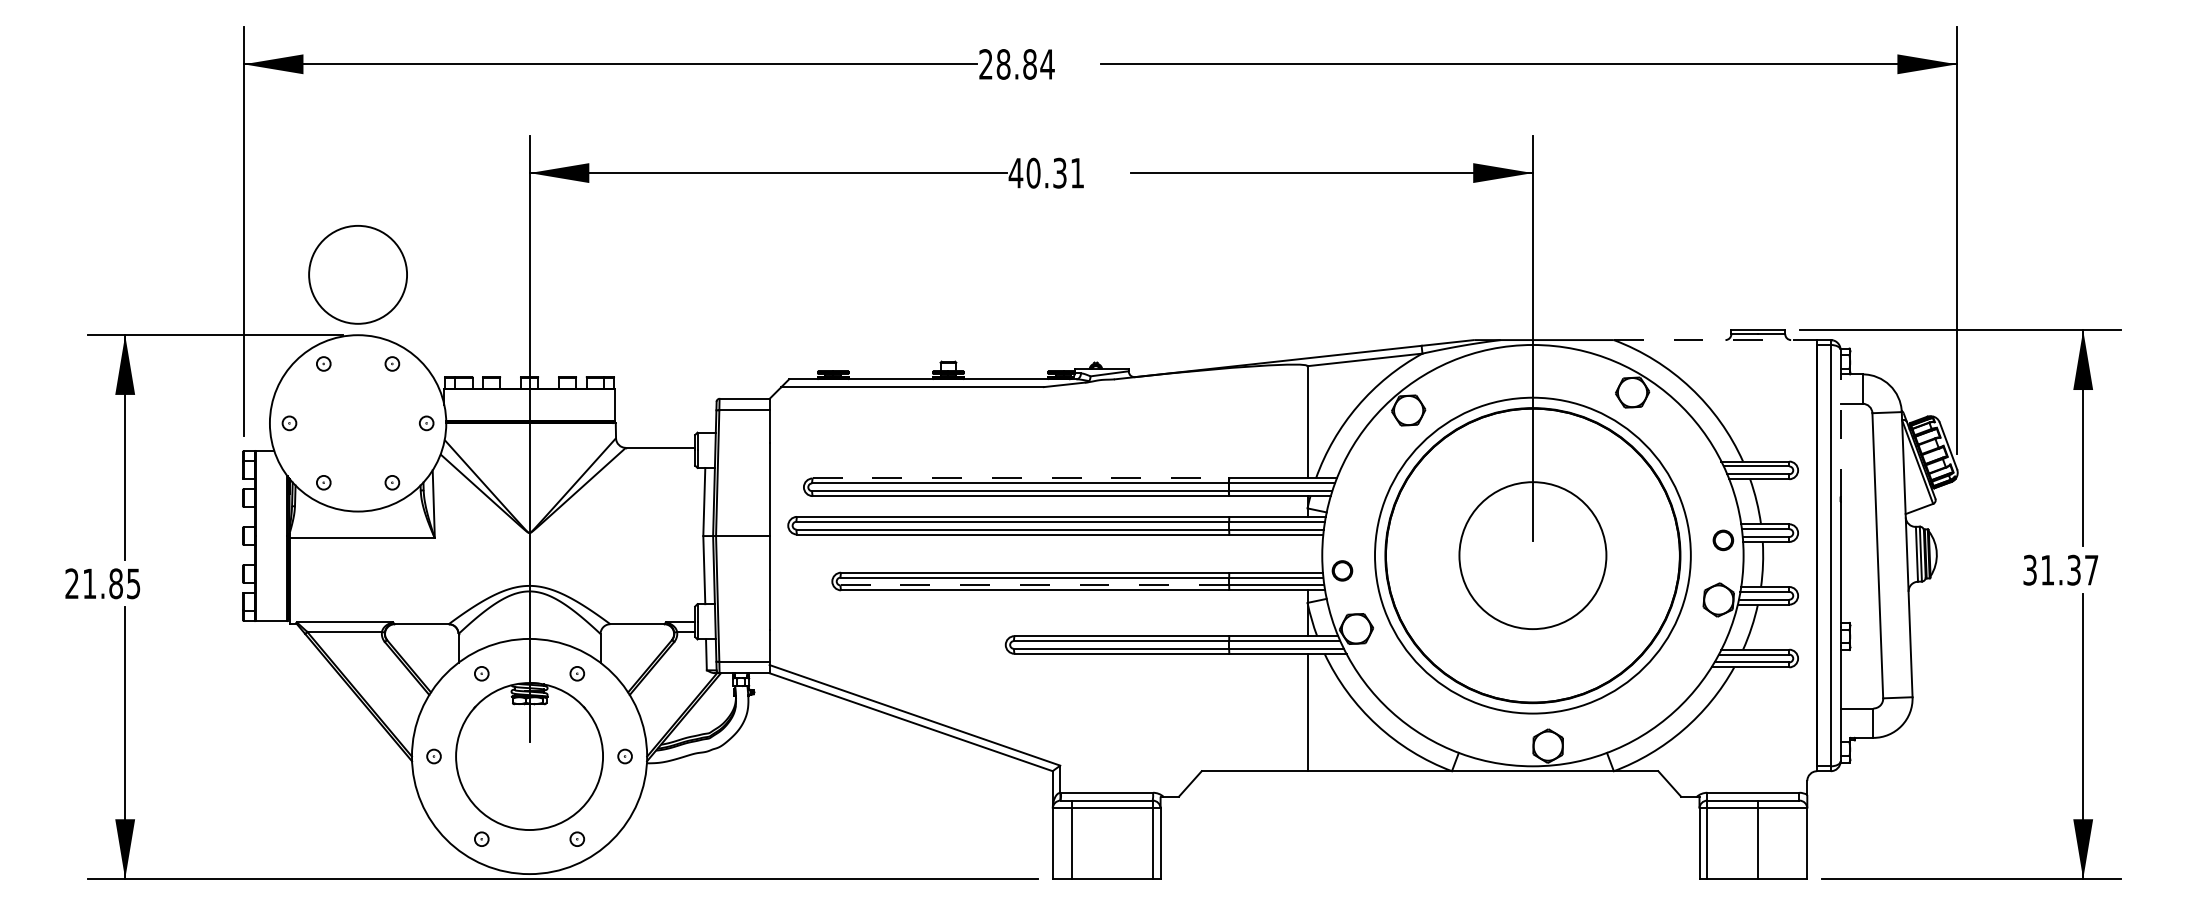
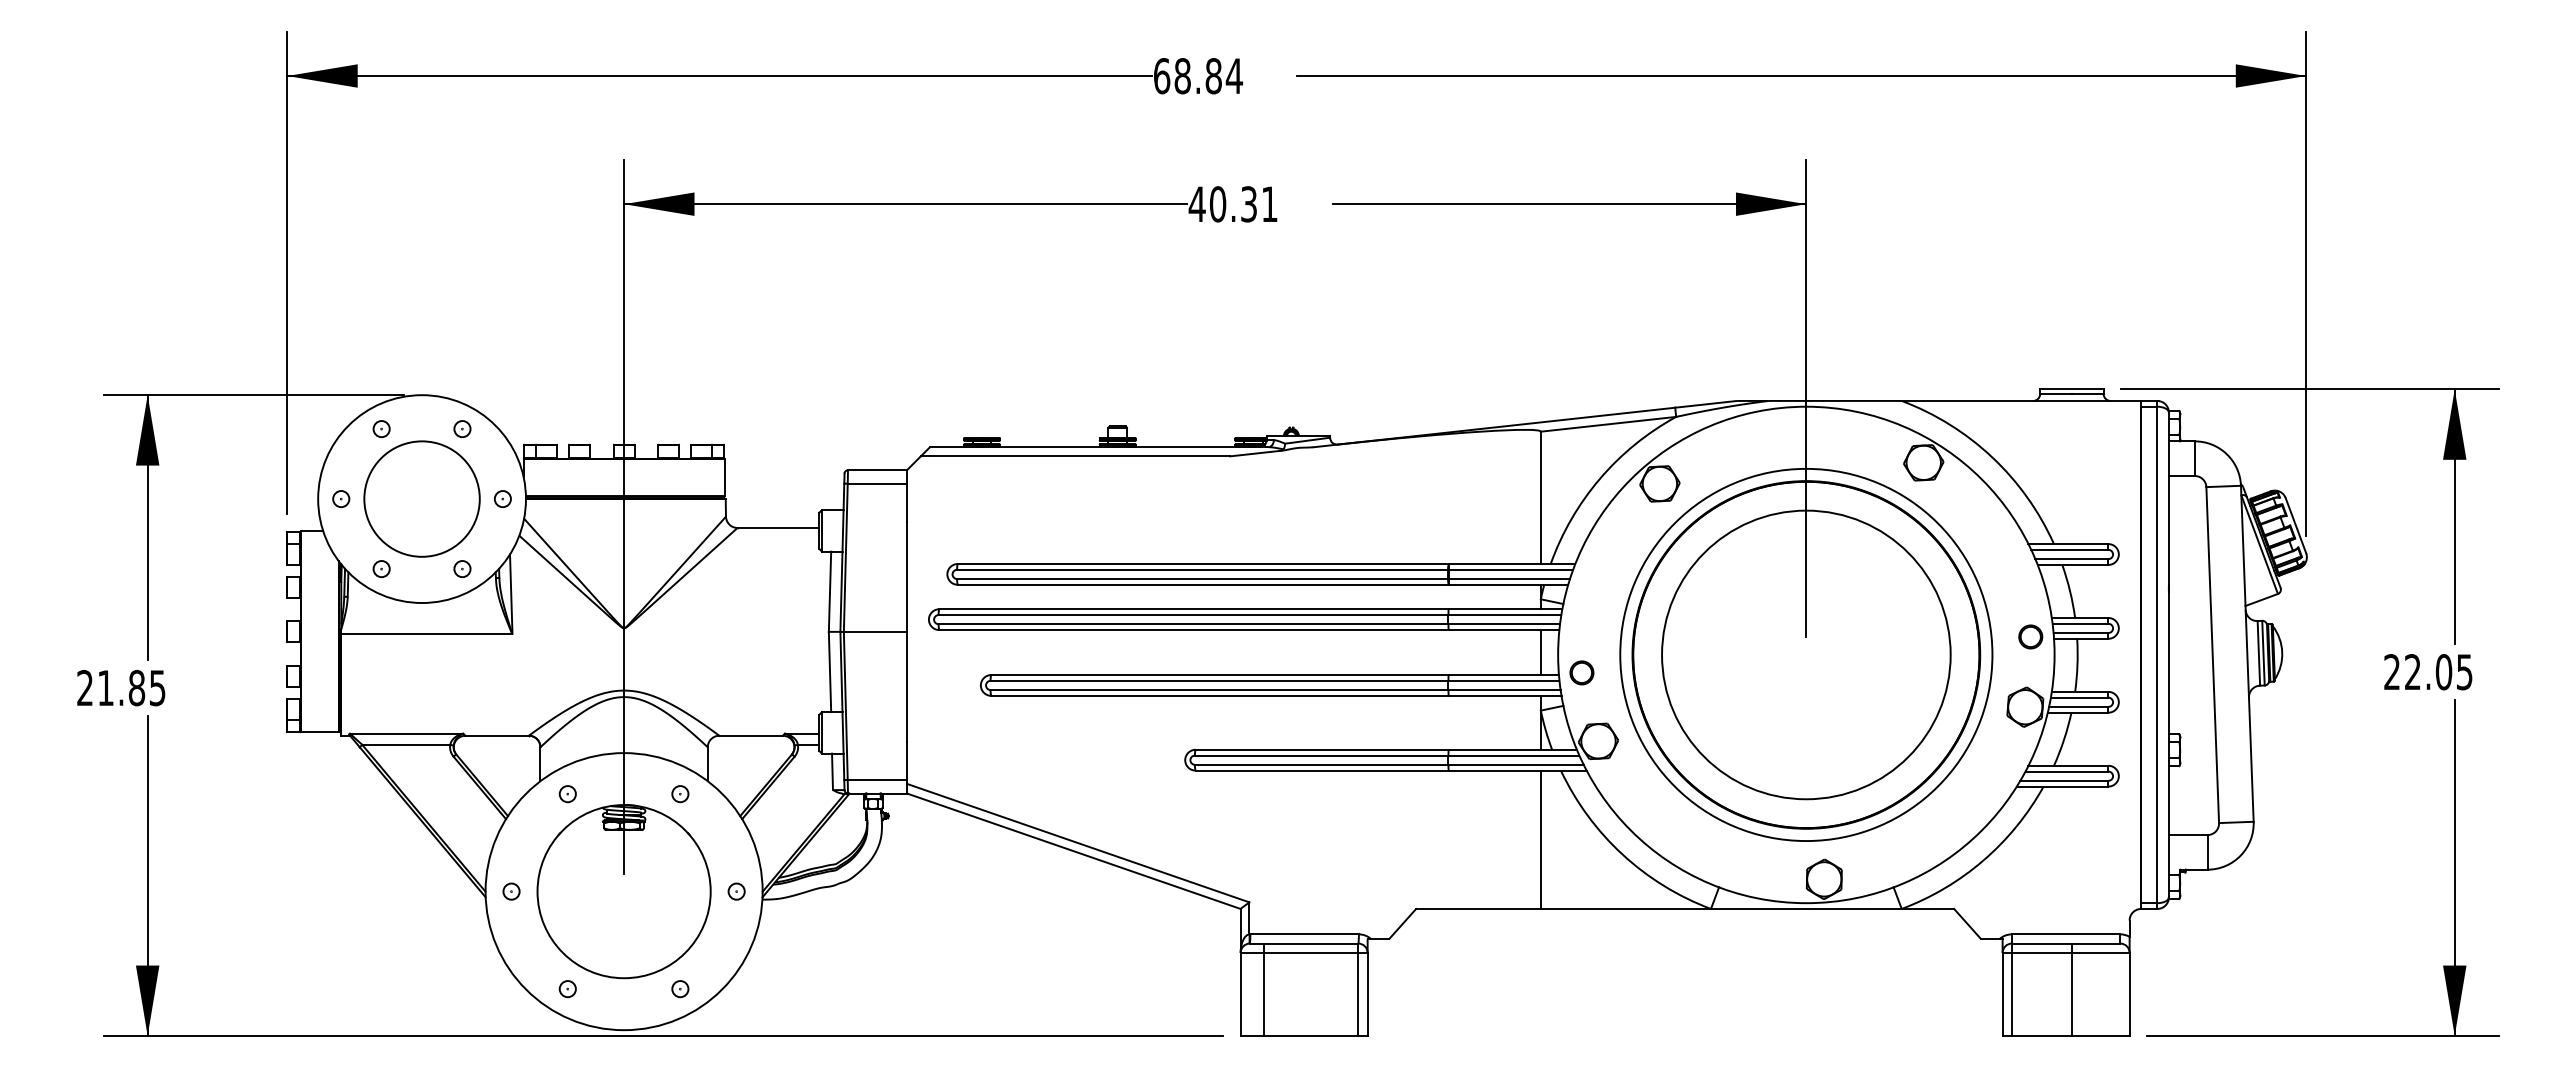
text: (986, 64) -> (1162, 76), 28.84 -> 68.84
circle: (357, 274) -> (421, 498), moved
line: (1715, 339) -> (2021, 400), dashed -> solid
line: (1840, 423) -> (2168, 499), dashed -> solid
line: (1021, 478) -> (1203, 564), dashed -> solid
line: (1307, 553) -> (1540, 652), added
circle: (1533, 555) -> (1806, 654), size x1.67
text: (2060, 570) -> (2428, 672), 31.37 -> 22.05
line: (1034, 585) -> (1219, 690), dashed -> solid

